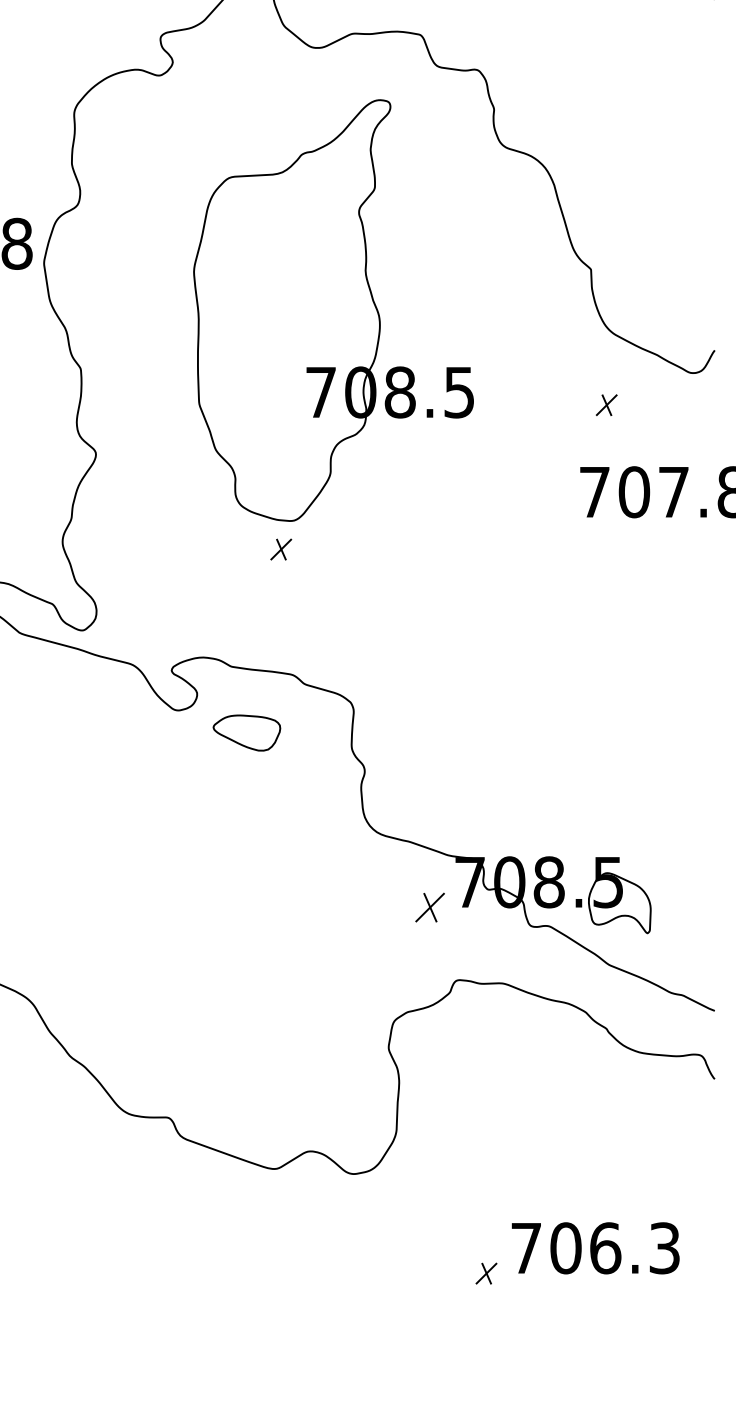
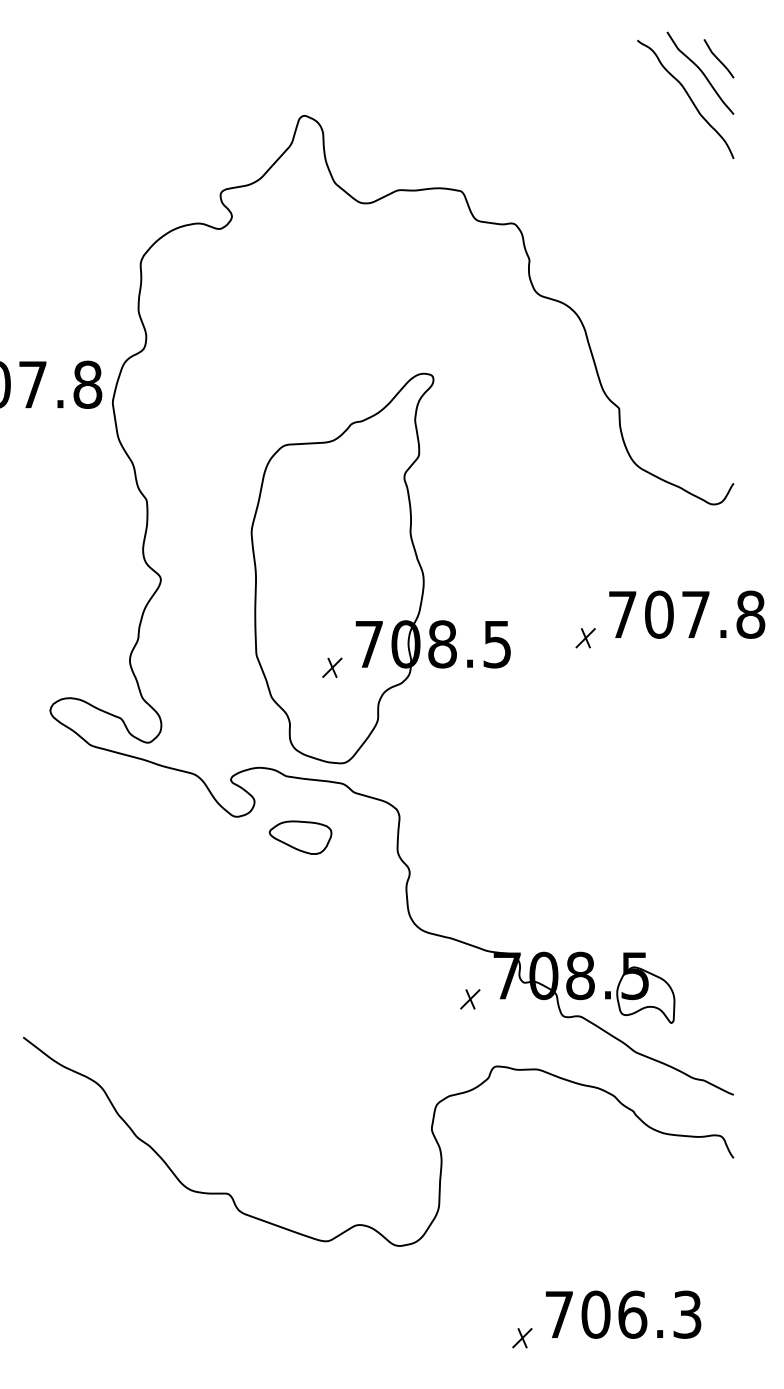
part: (333, 310) -> (380, 568), moved
part: (606, 405) -> (585, 638), moved
part: (430, 907) -> (470, 999), size x0.71

